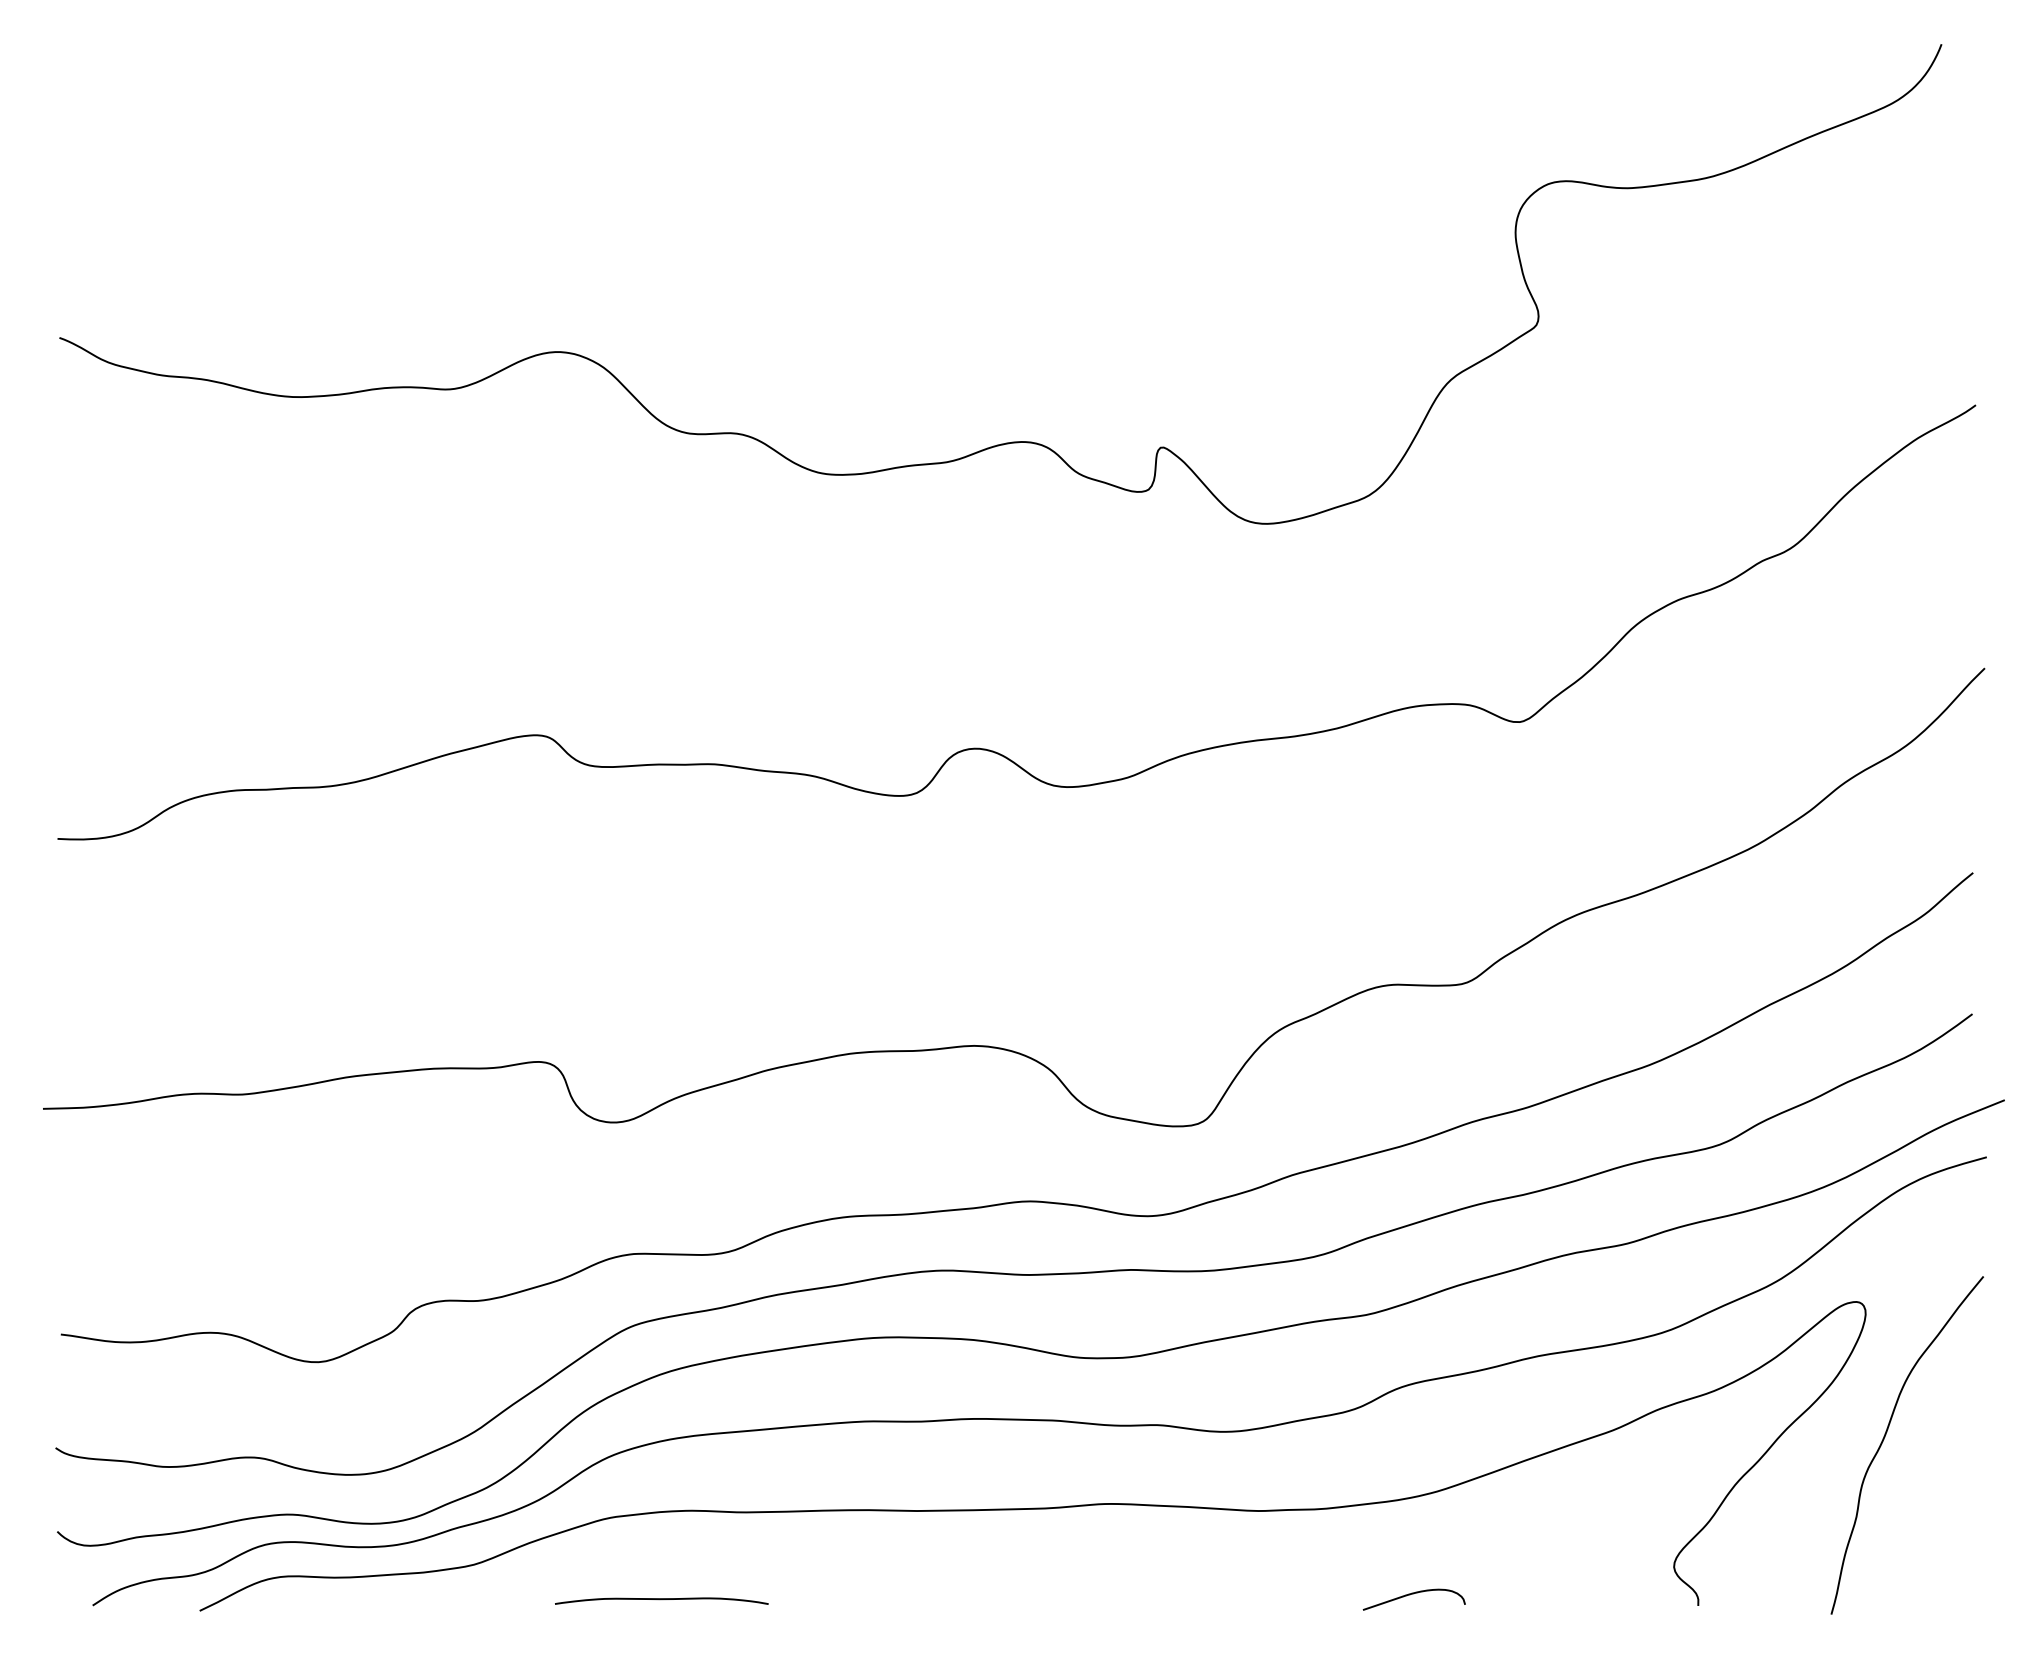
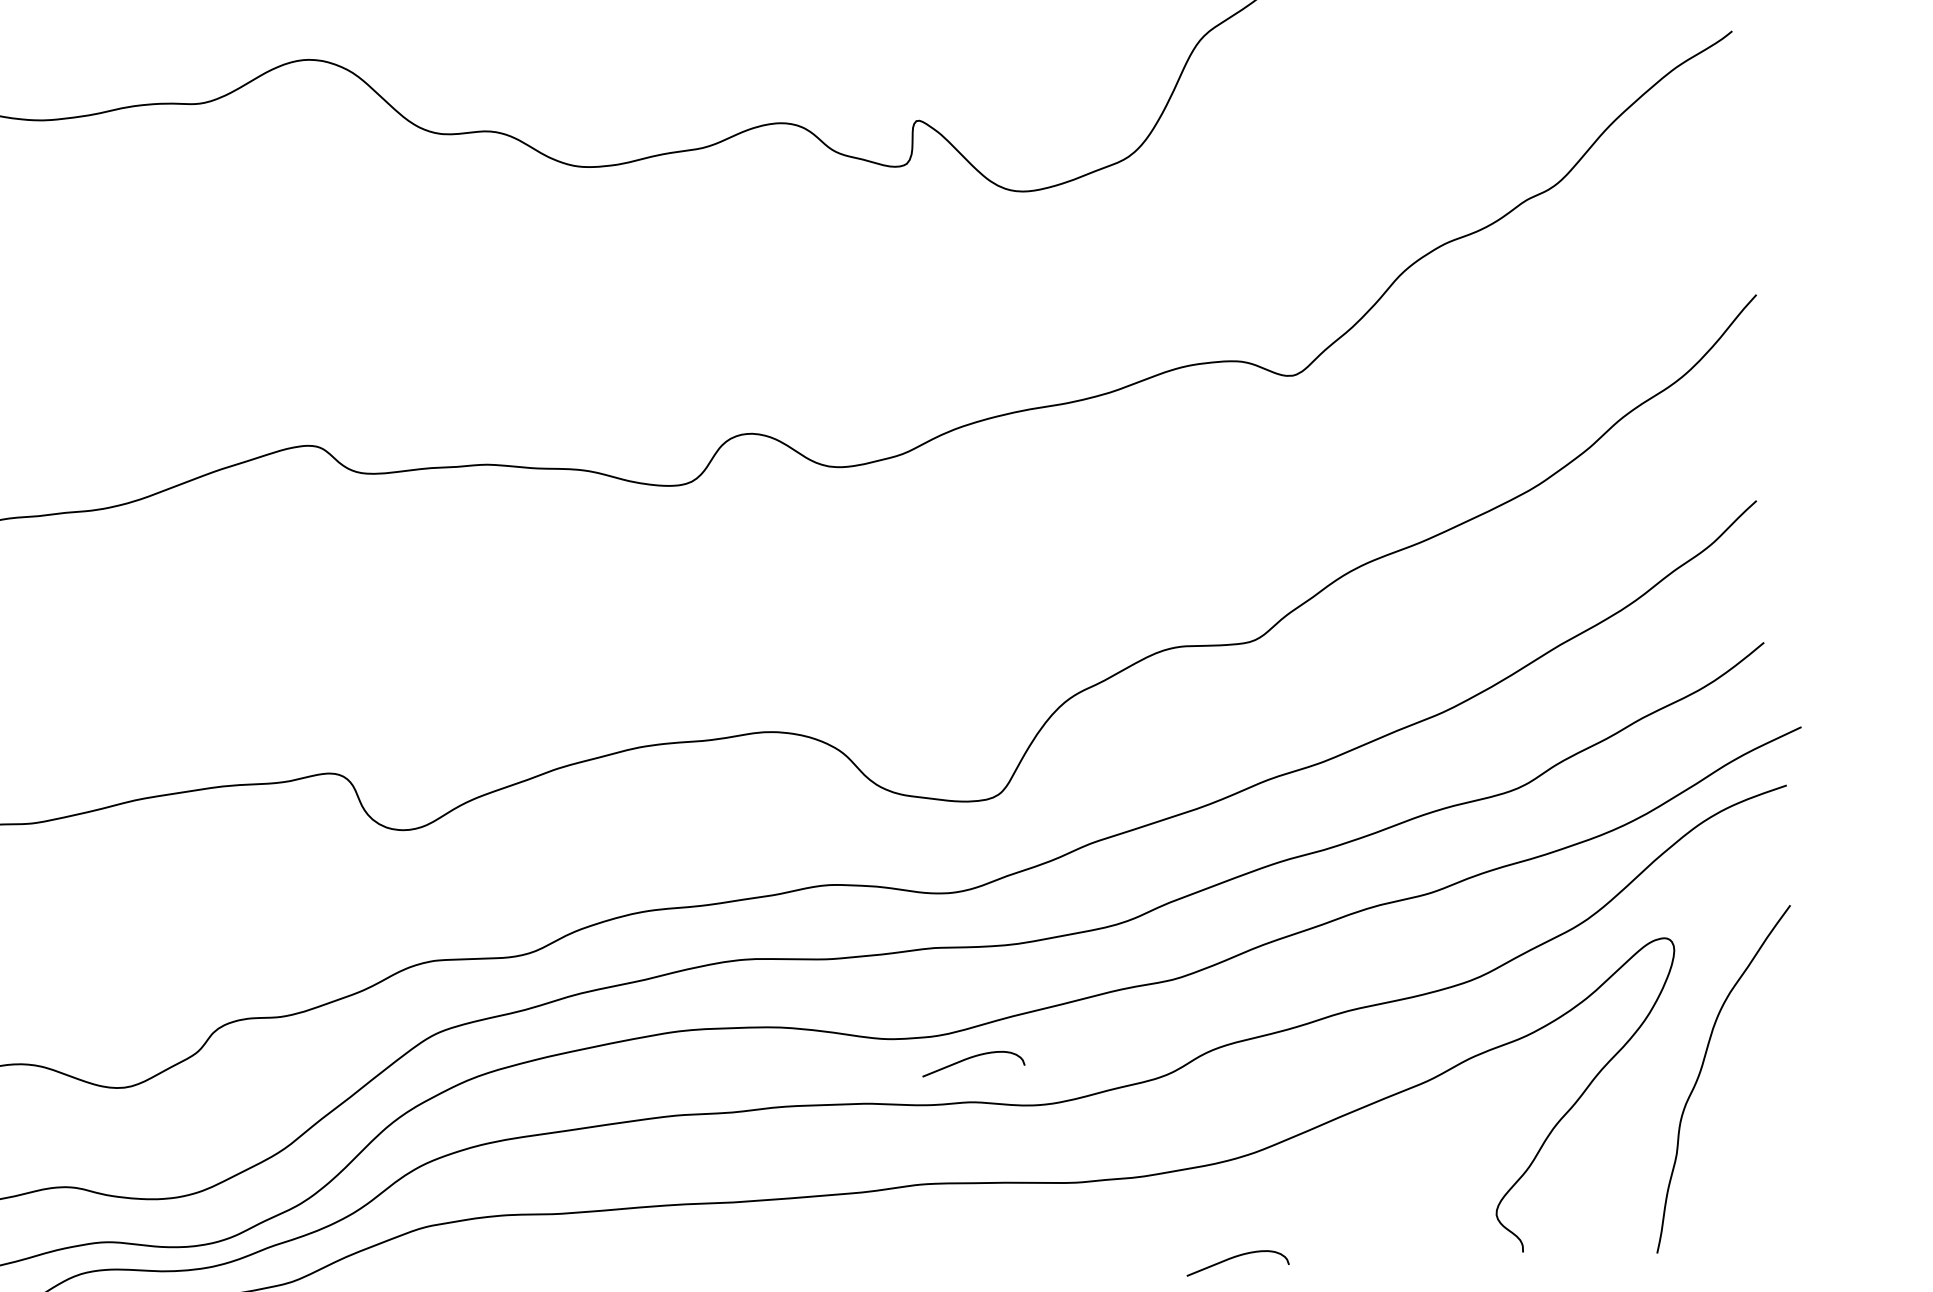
curve: (1162, 1381) -> (972, 1058), added

